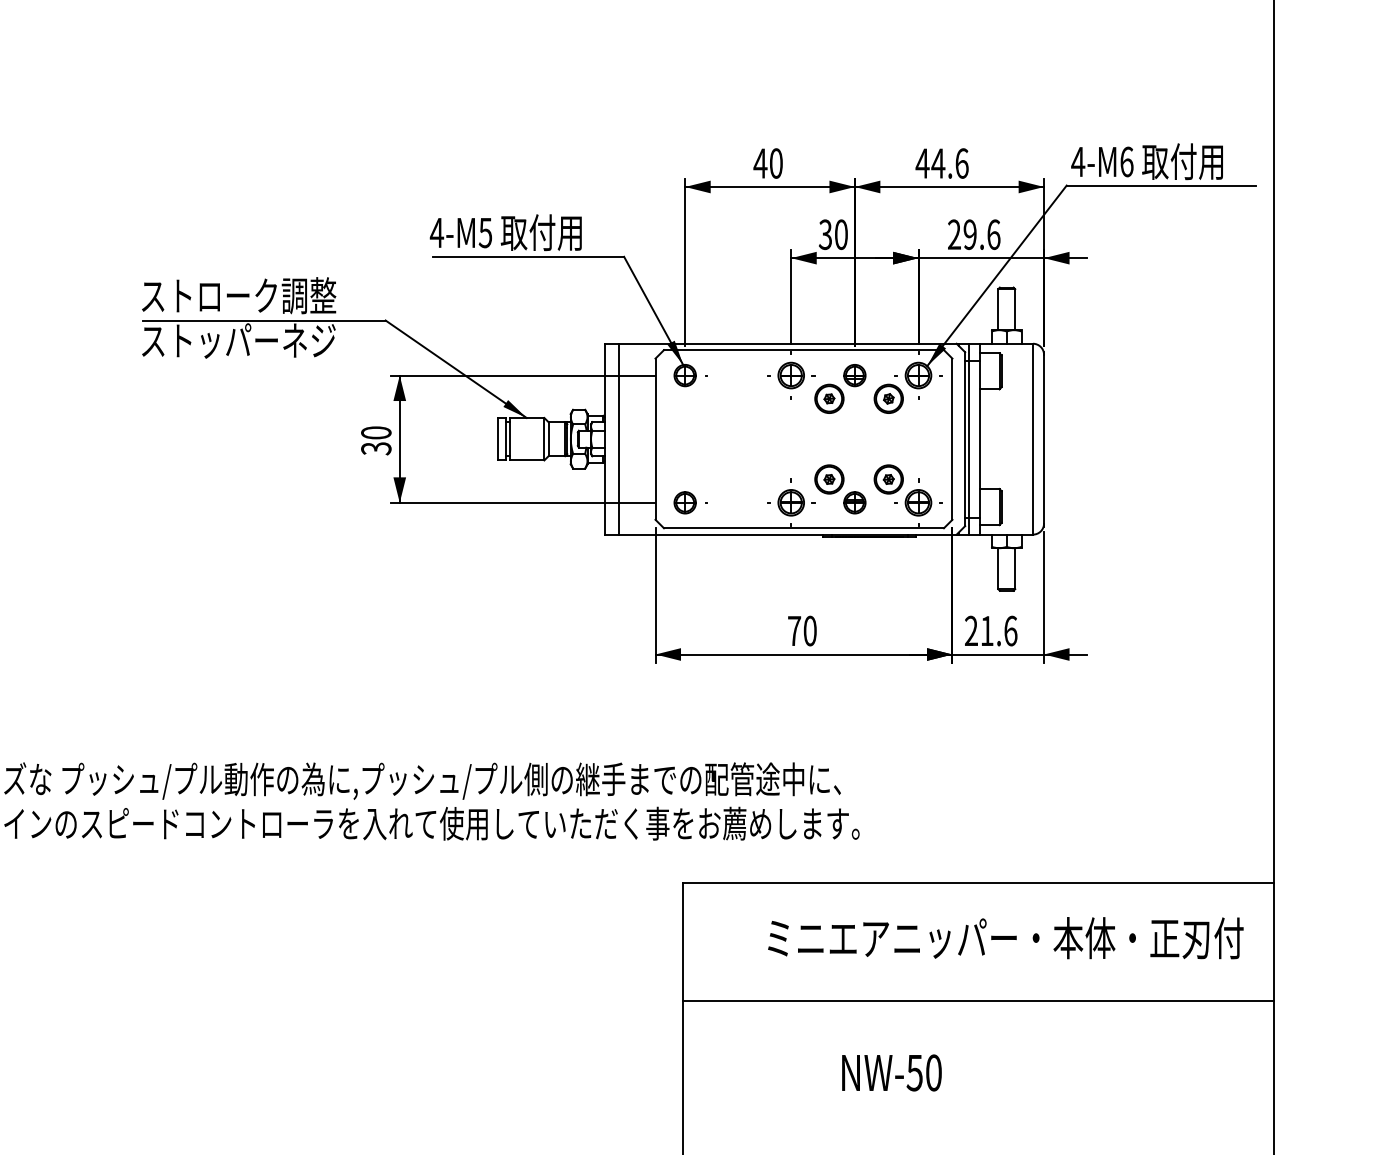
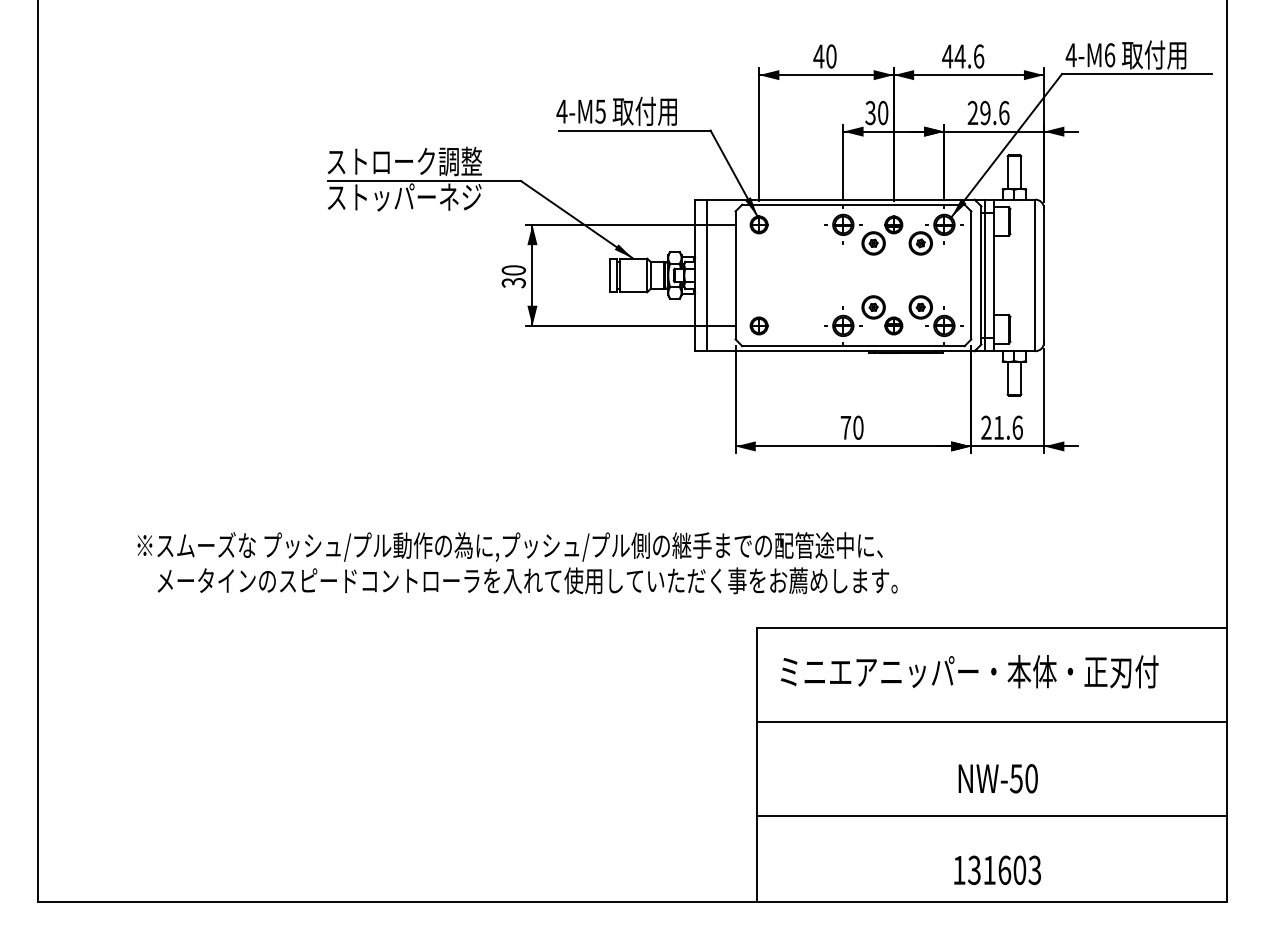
text: (1005, 937) -> (969, 671), moved
text: (890, 1072) -> (997, 778), moved
line: (979, 1120) -> (992, 816), added

